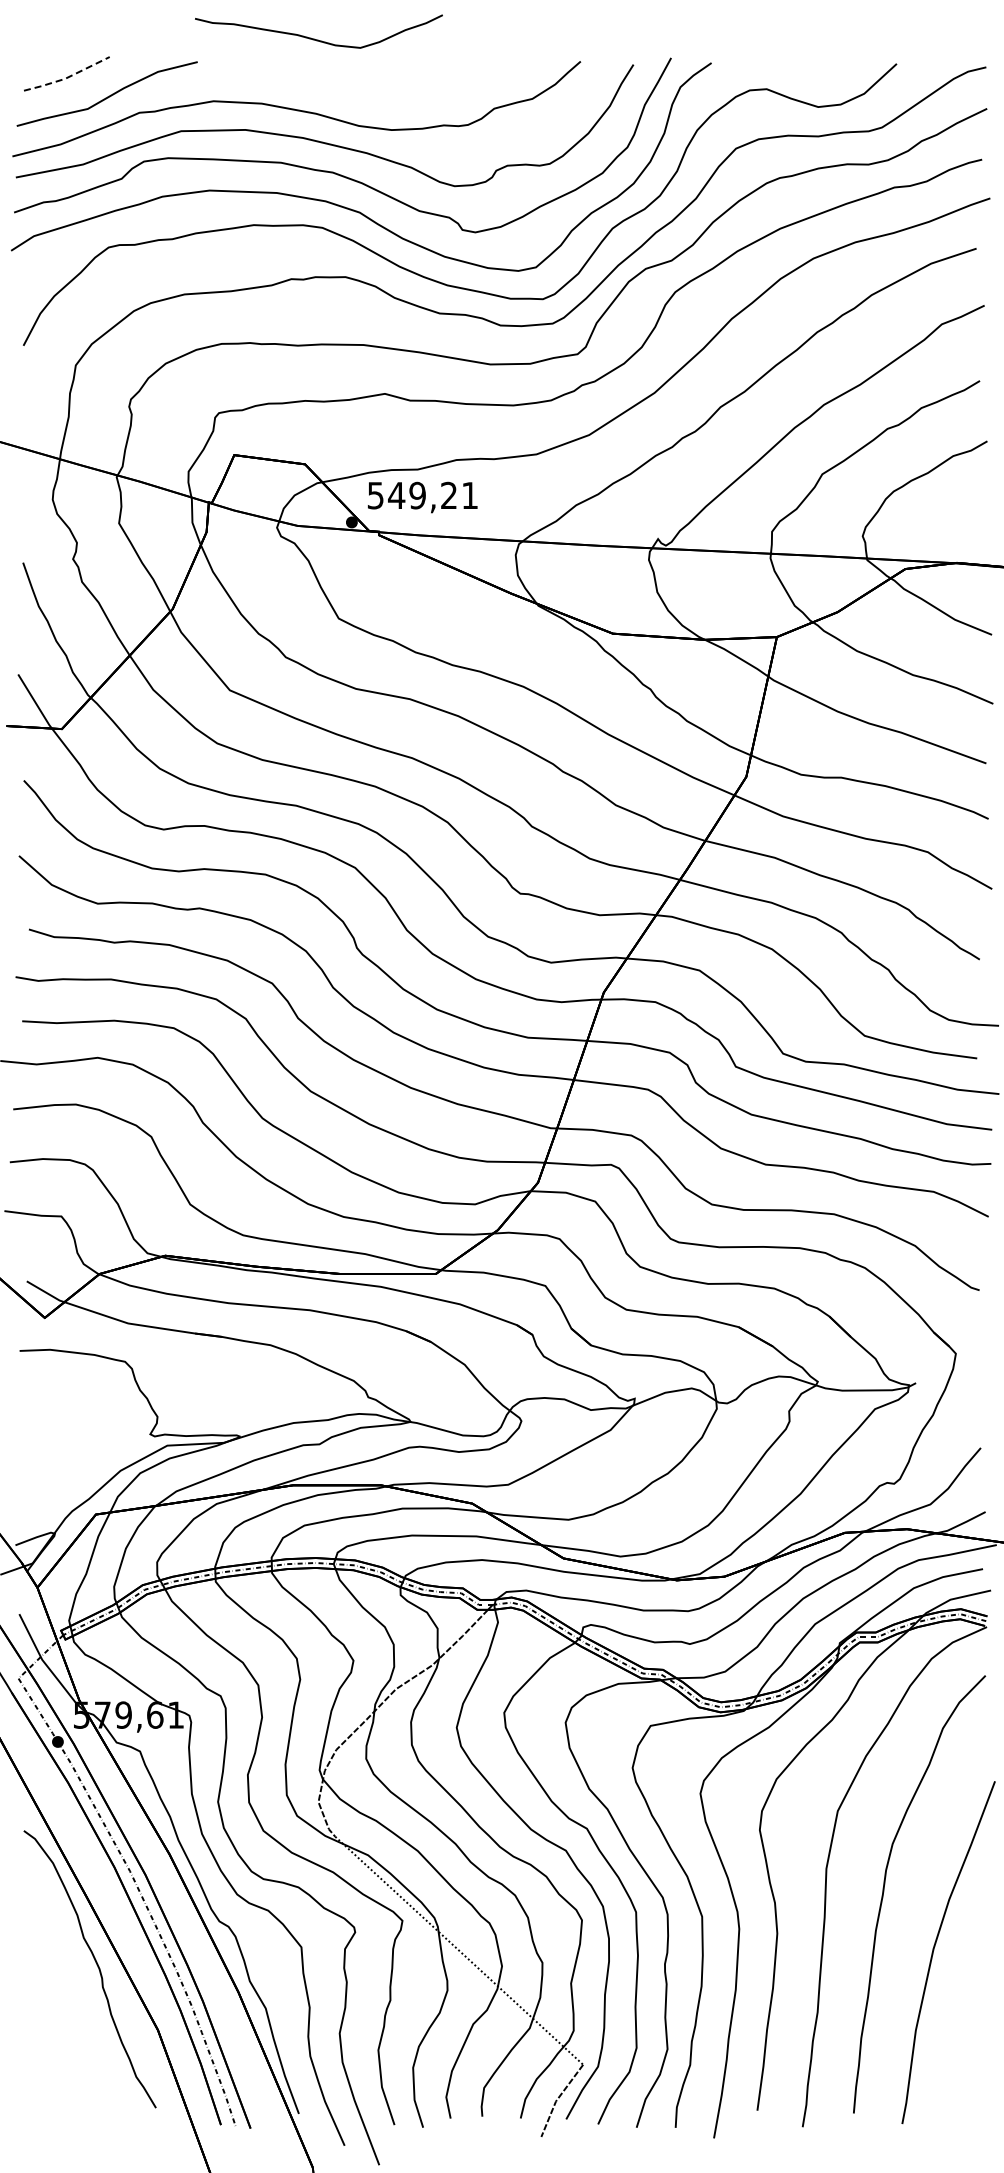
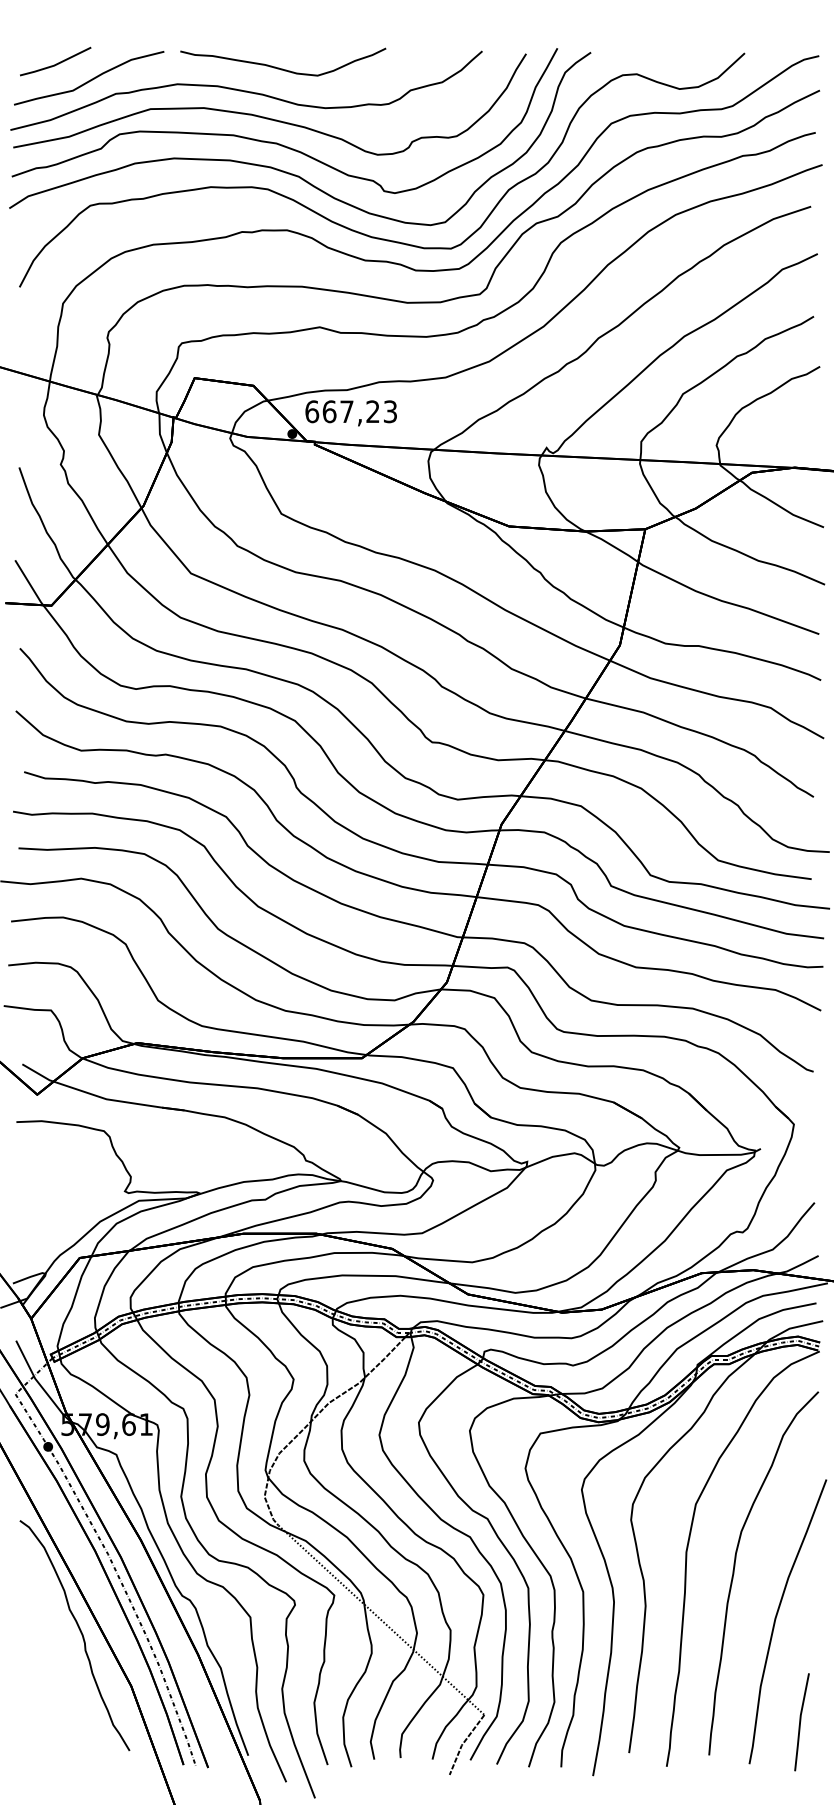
curve: (318, 39) -> (282, 68), moved
line: (67, 77) -> (56, 64), dashed -> solid
text: (422, 495) -> (350, 411), 549,21 -> 667,23
line: (964, 2073) -> (801, 1722), added

